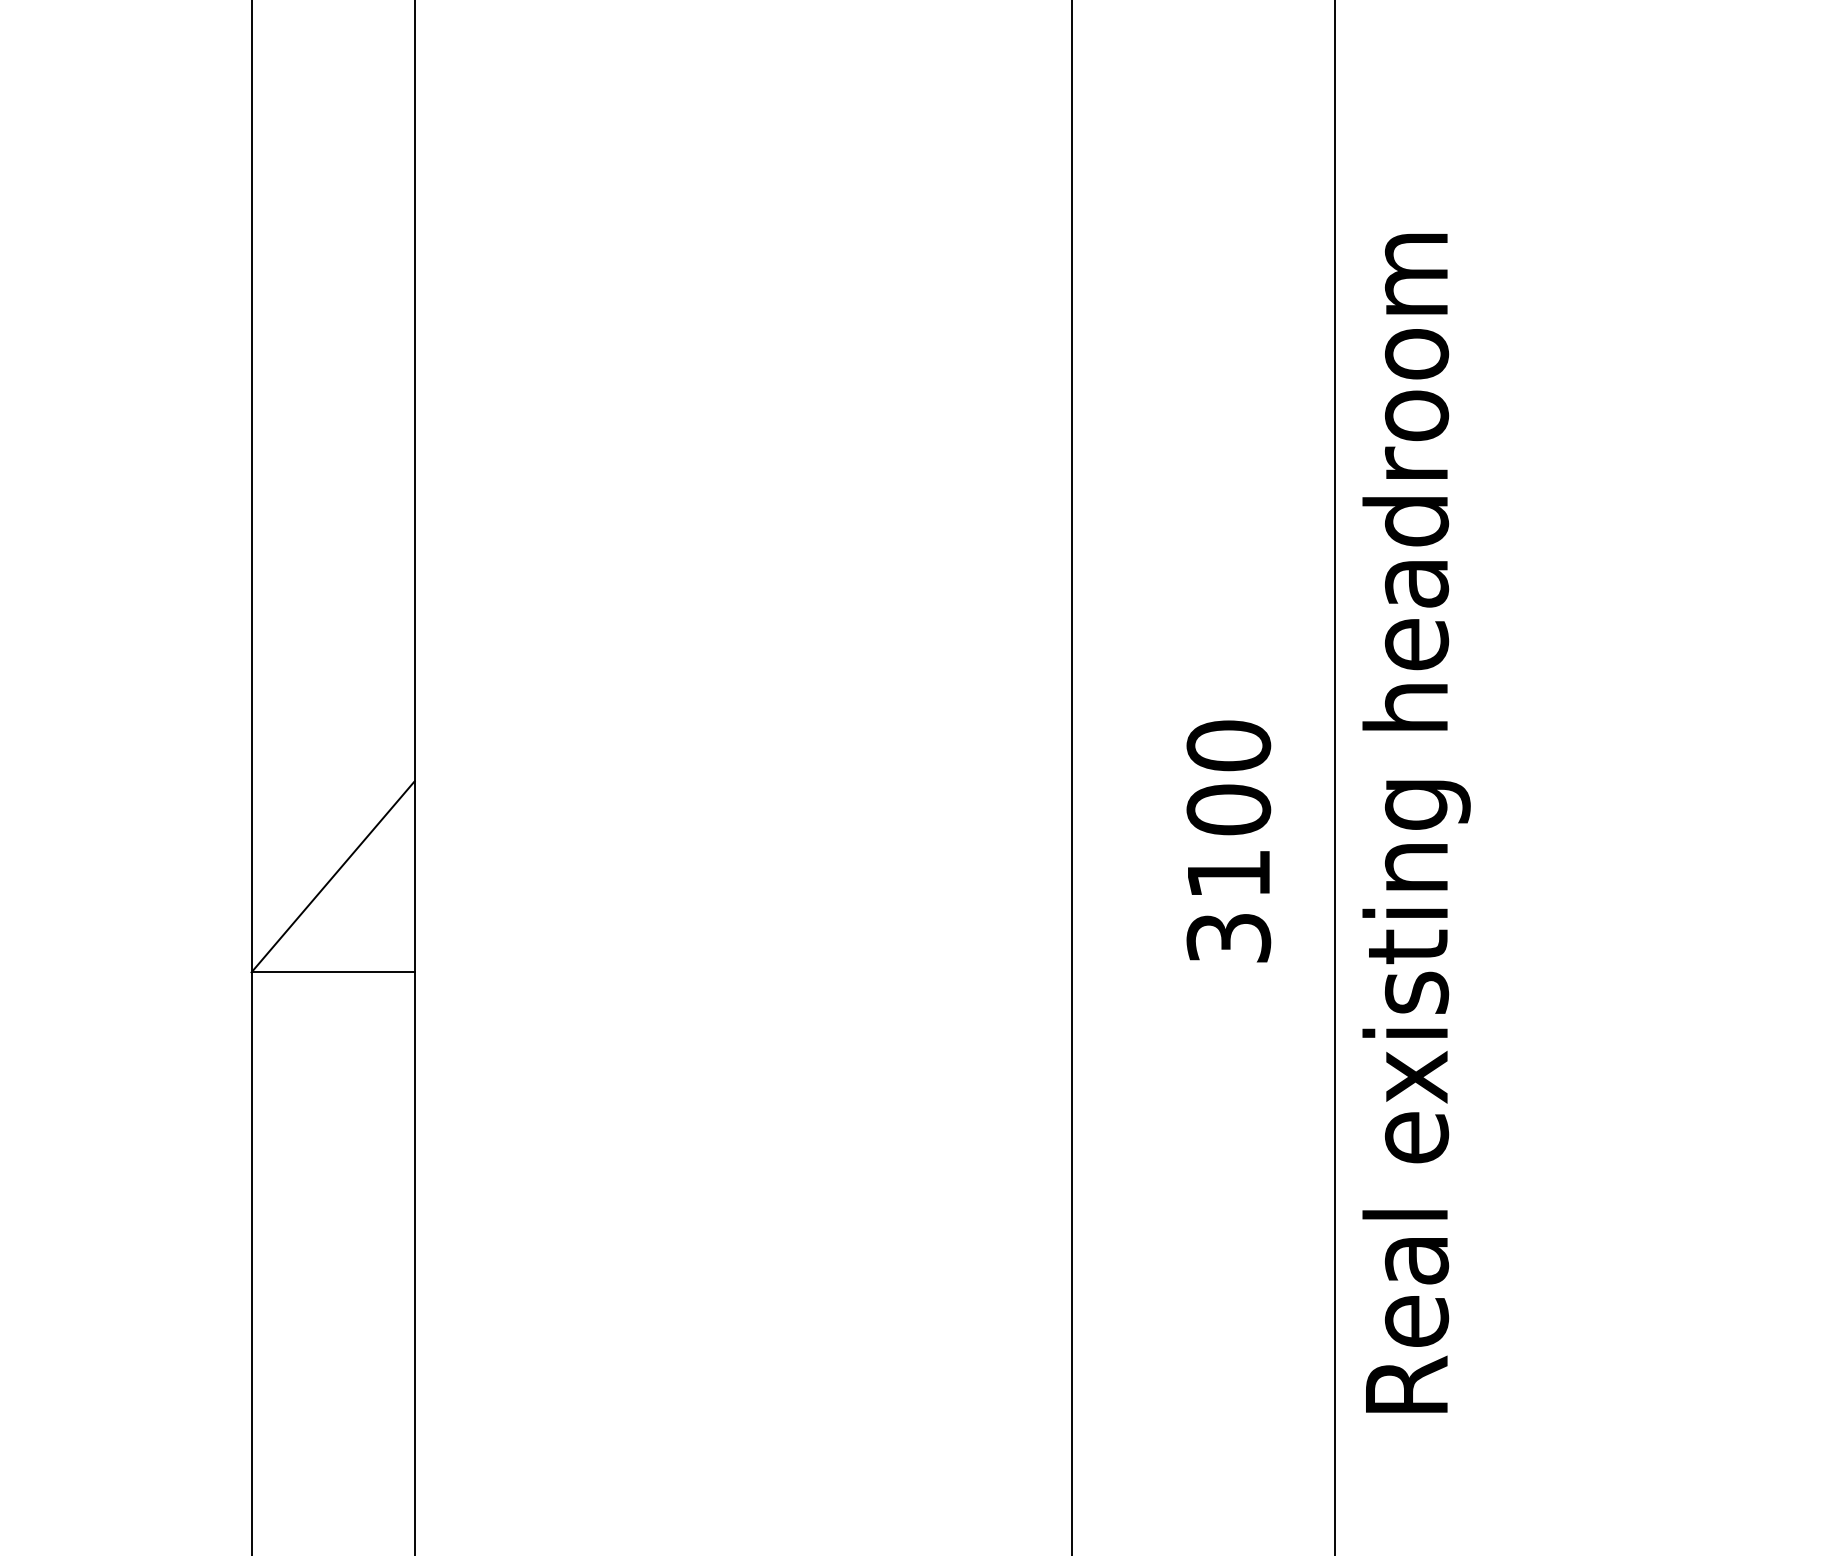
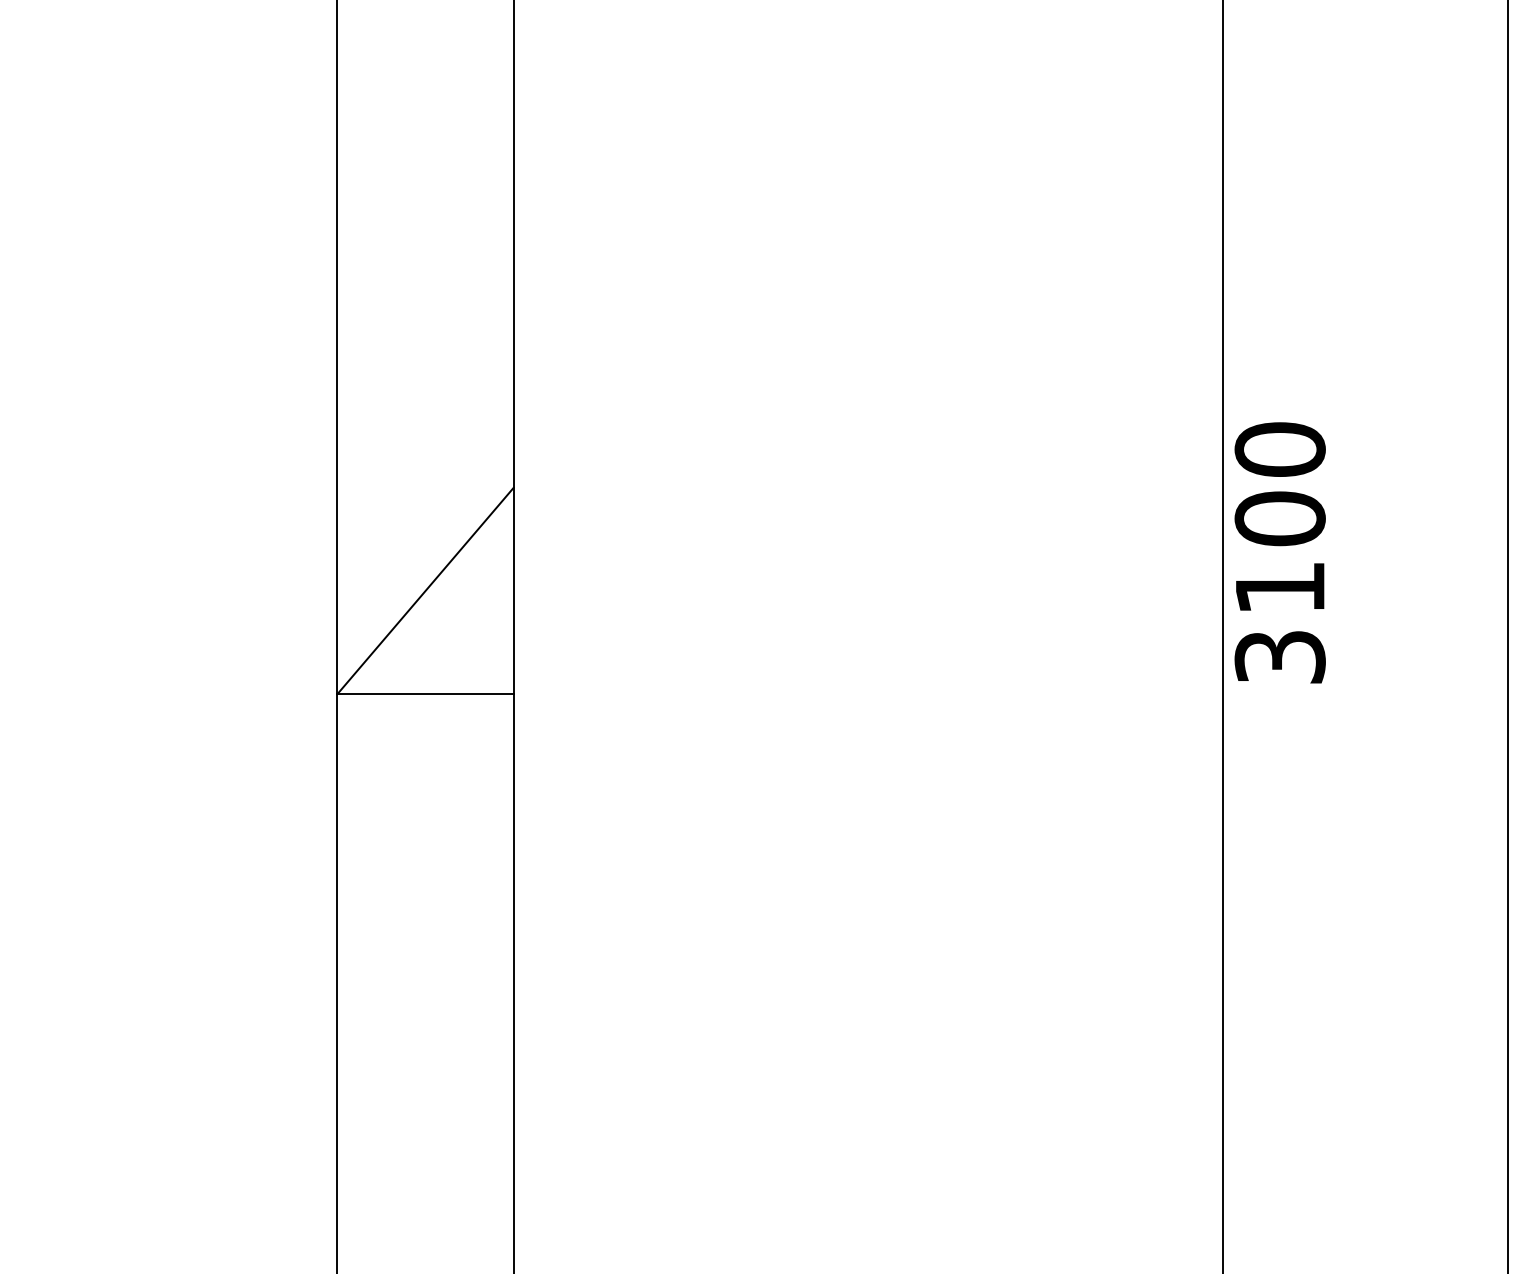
text: (1228, 841) -> (1279, 552), moved

